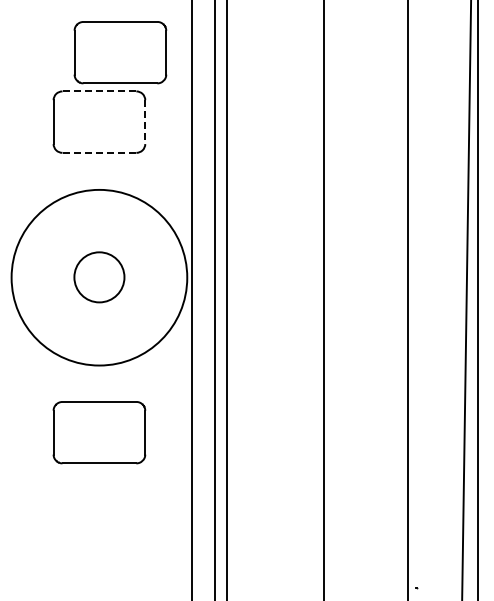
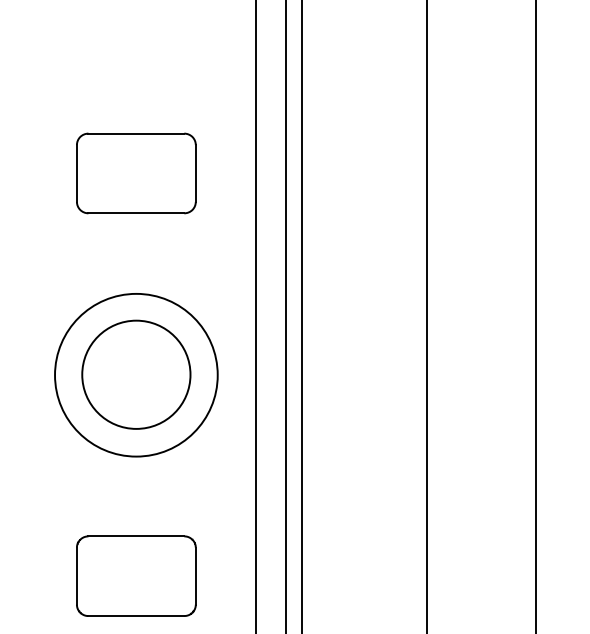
part: (120, 52) -> (163, 83), removed
line: (99, 91) -> (136, 133), dashed -> solid
line: (145, 122) -> (196, 173), dashed -> solid
line: (99, 152) -> (136, 212), dashed -> solid
circle: (99, 277) -> (136, 374), size x0.71
circle: (99, 277) -> (136, 374), size x1.67

